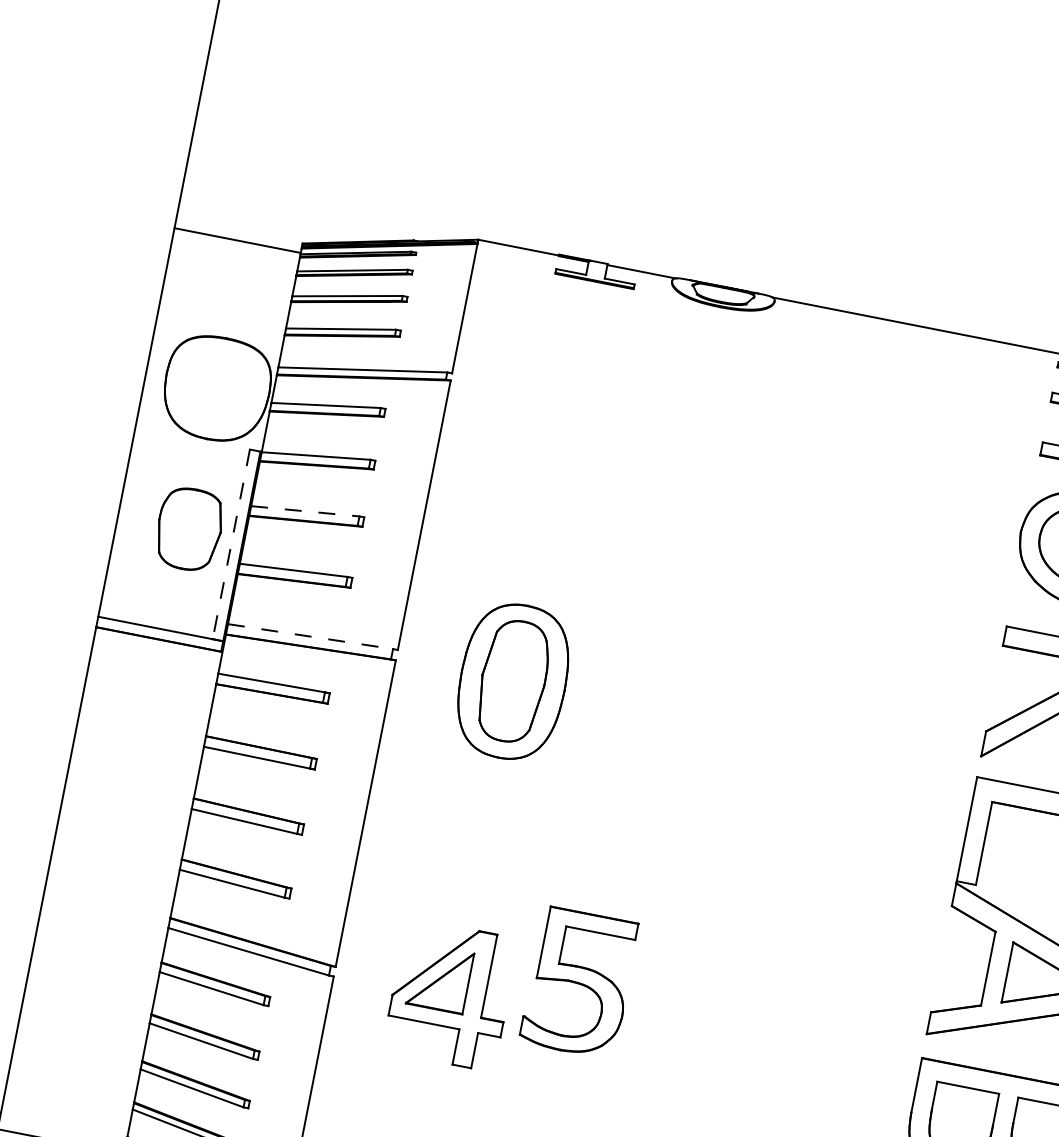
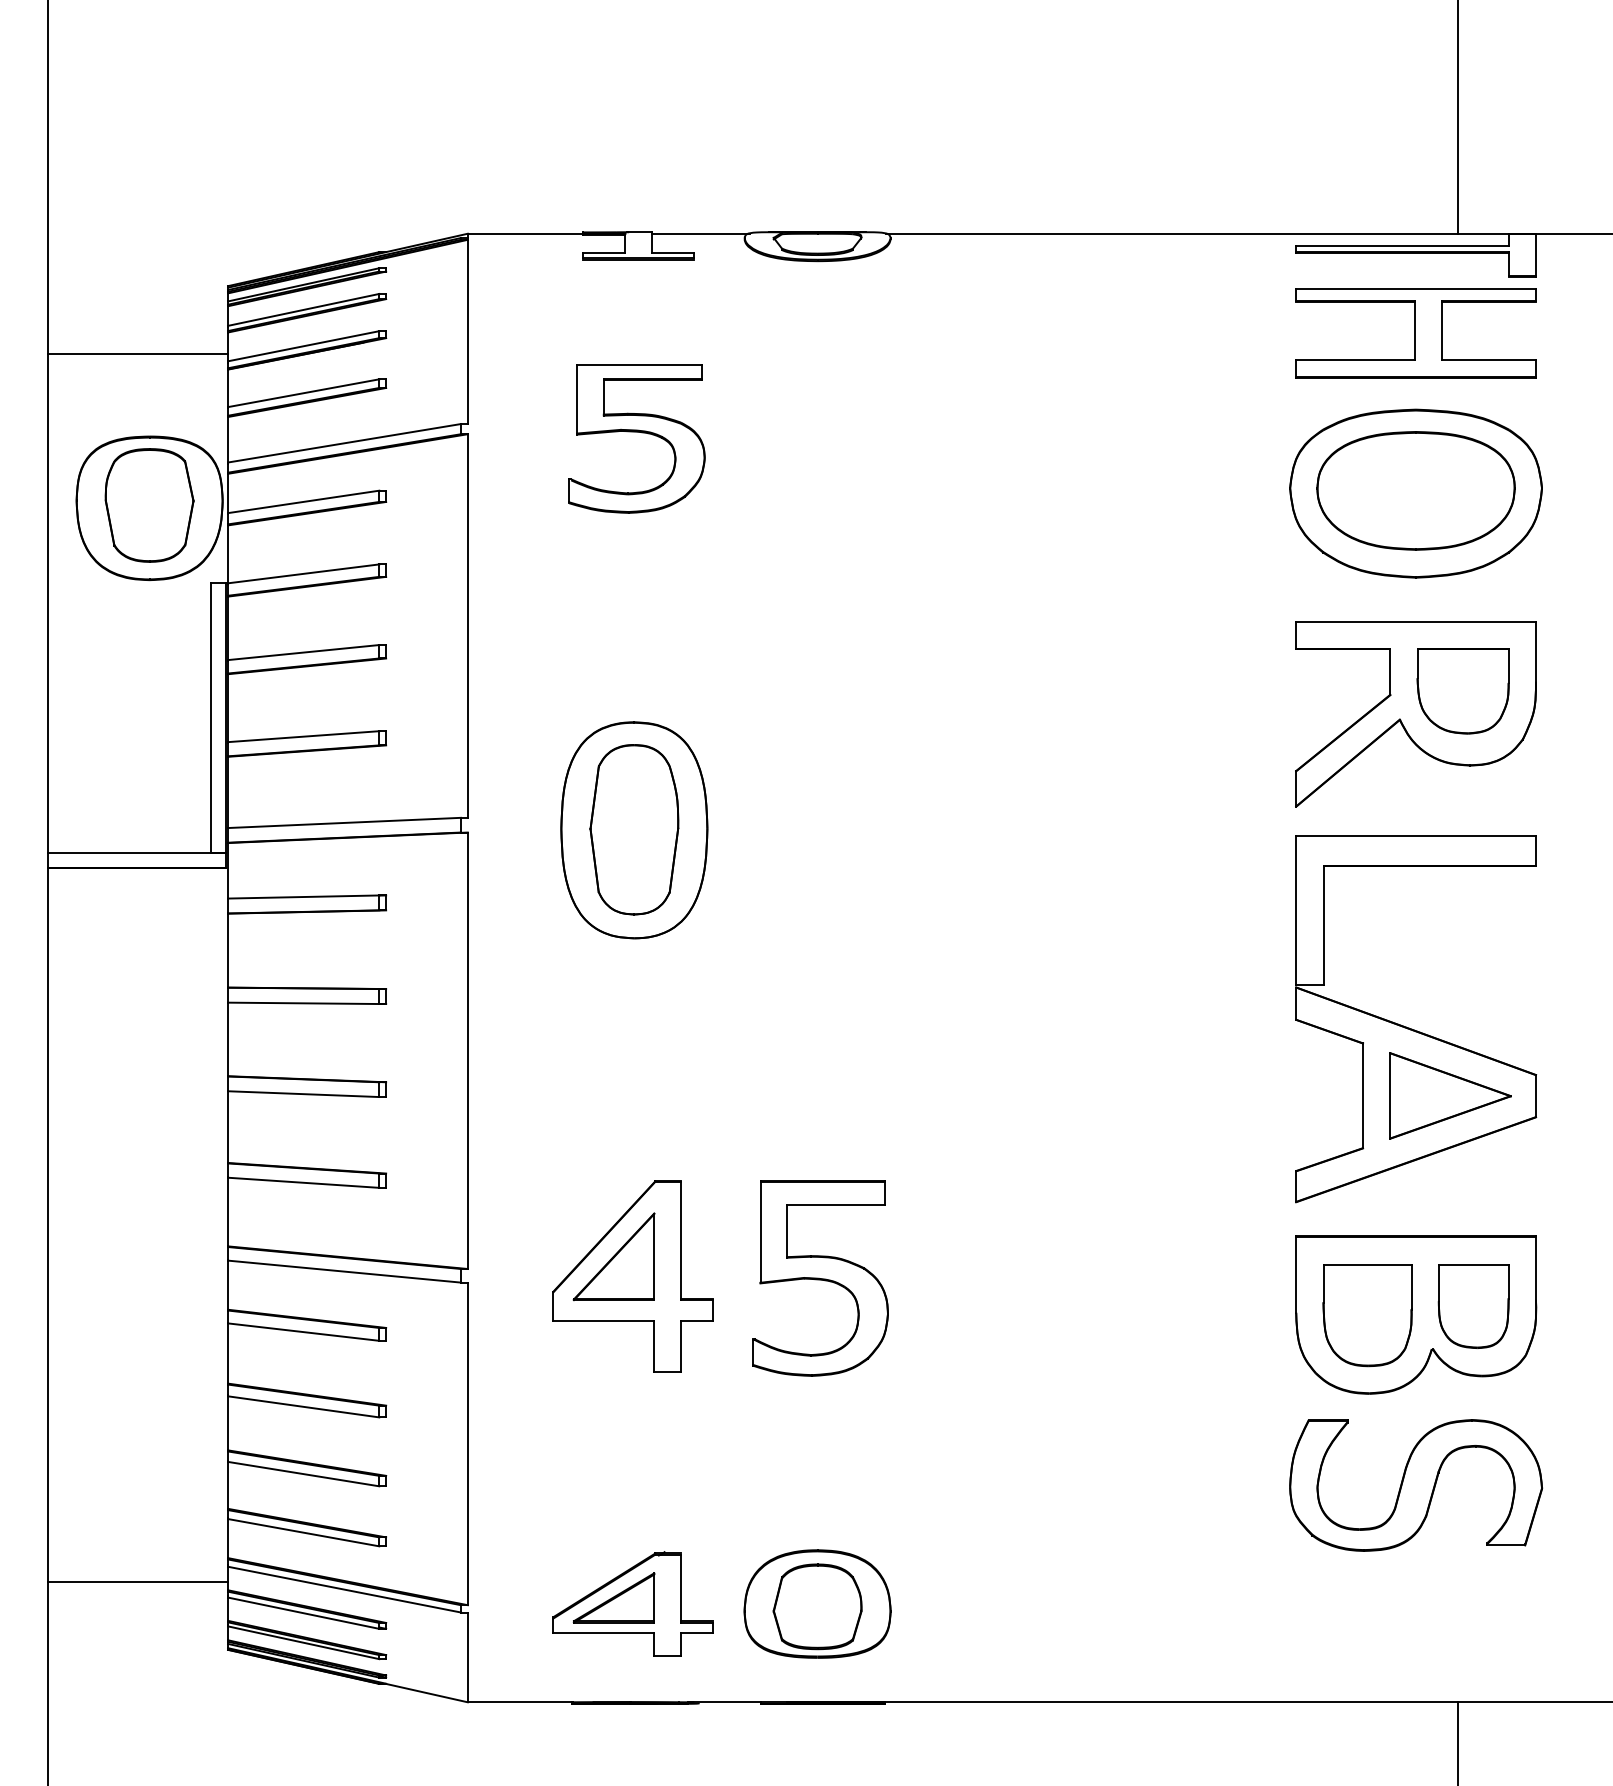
line: (237, 240) -> (138, 353), moved
part: (568, 406) -> (636, 438), added
line: (305, 511) -> (304, 652), dashed -> solid
part: (189, 529) -> (149, 505), moved
line: (231, 544) -> (211, 717), dashed -> solid
line: (310, 636) -> (344, 822), dashed -> solid
part: (579, 983) -> (820, 1278), moved

